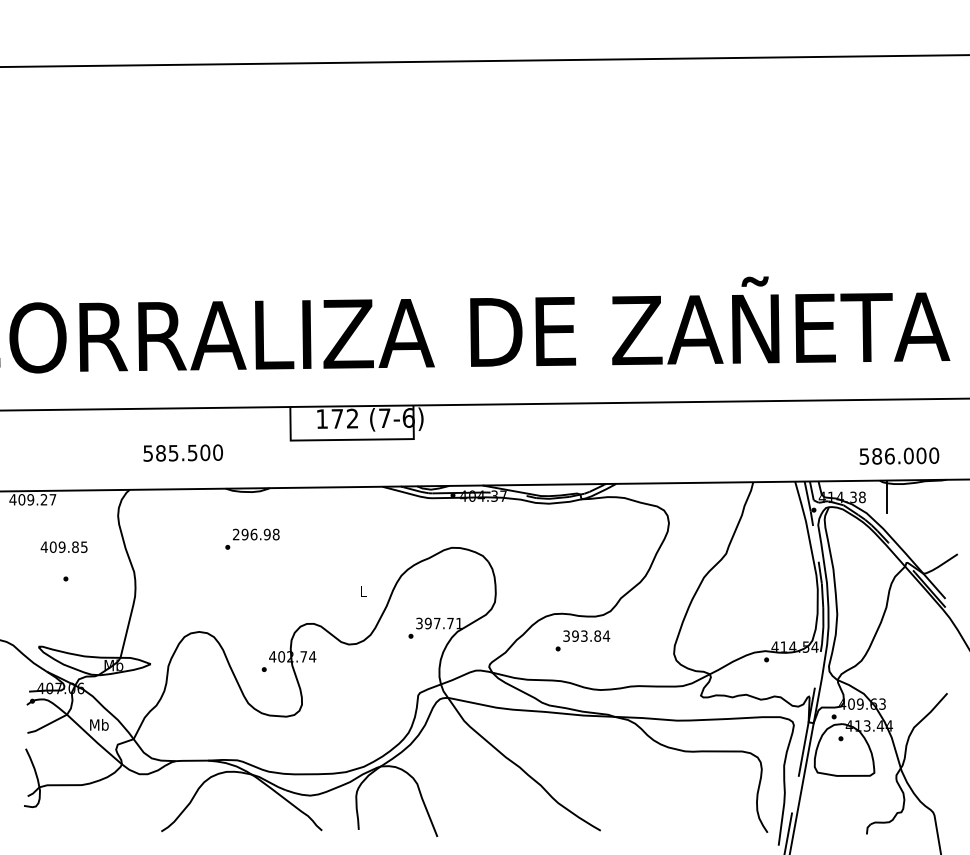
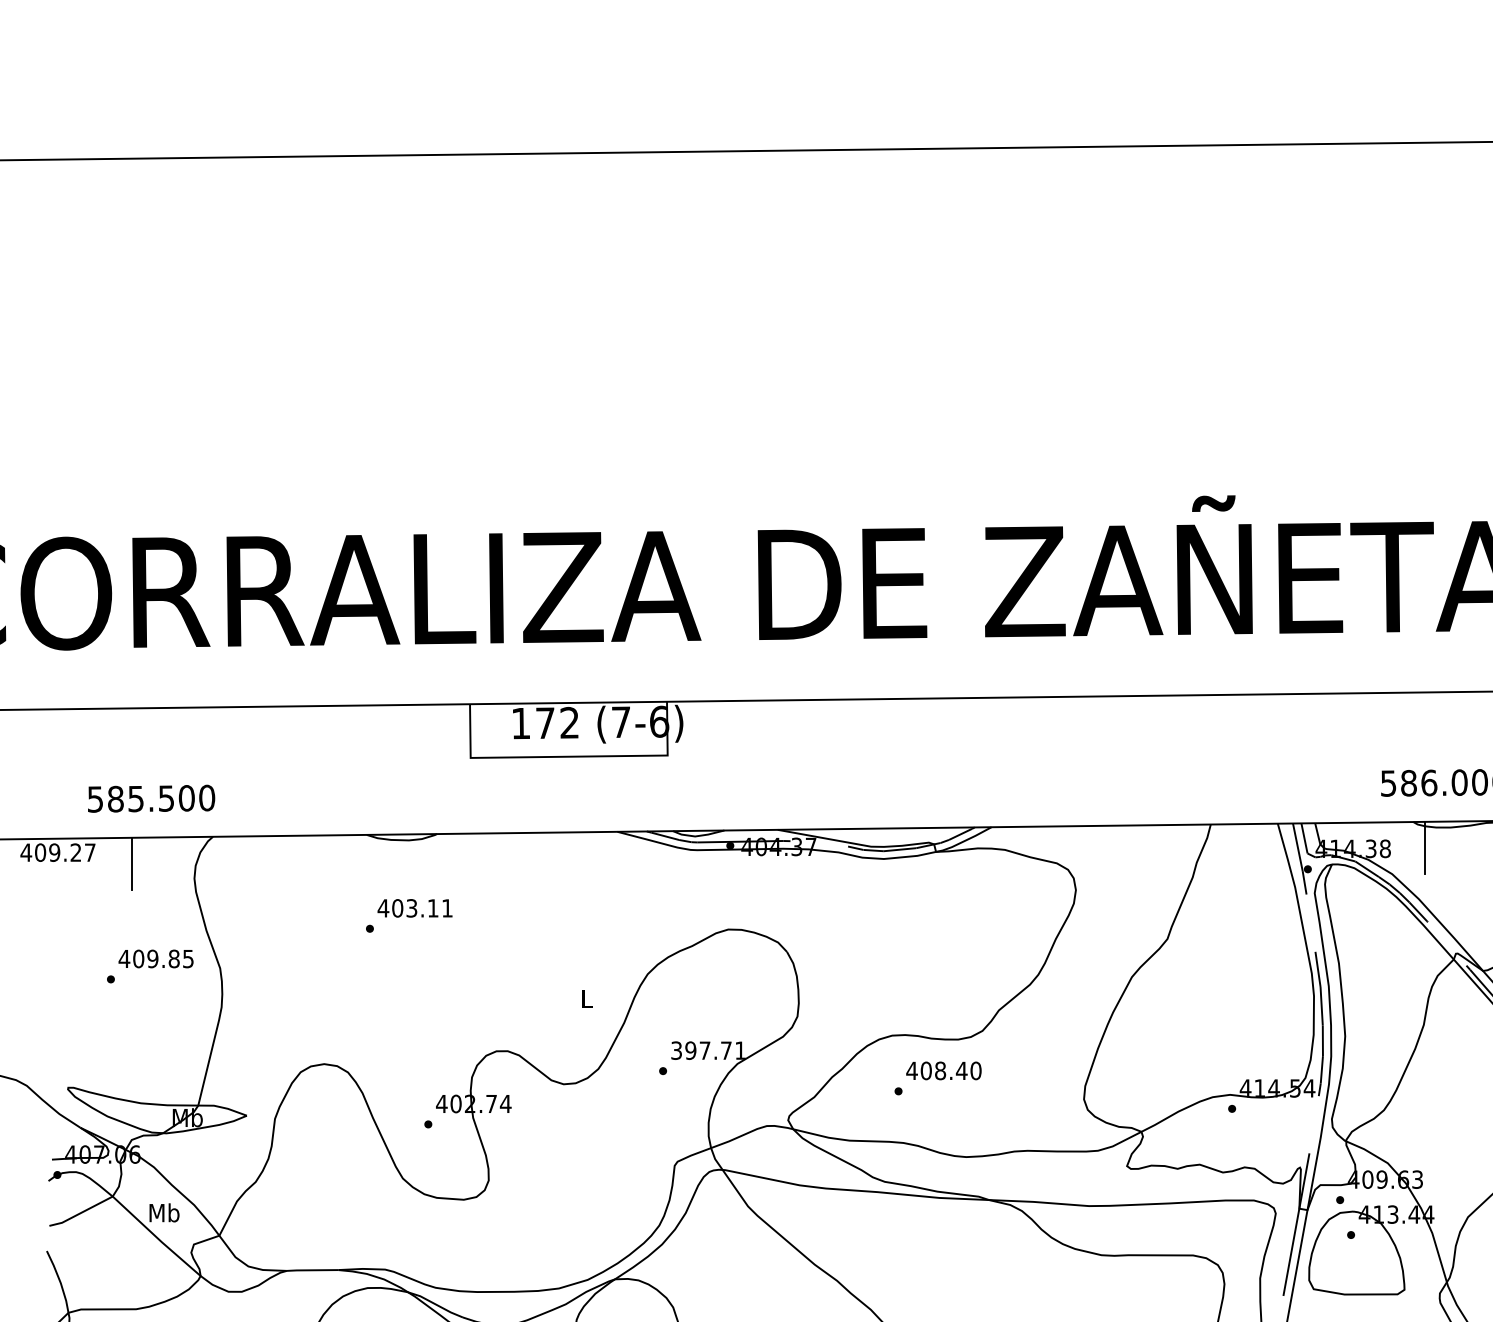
text: (182, 452) -> (150, 797), moved
line: (78, 506) -> (131, 863), added
text: (255, 534) -> (414, 908), 296.98 -> 403.11
text: (63, 546) -> (155, 957), moved
text: (586, 635) -> (943, 1069), 393.84 -> 408.40

